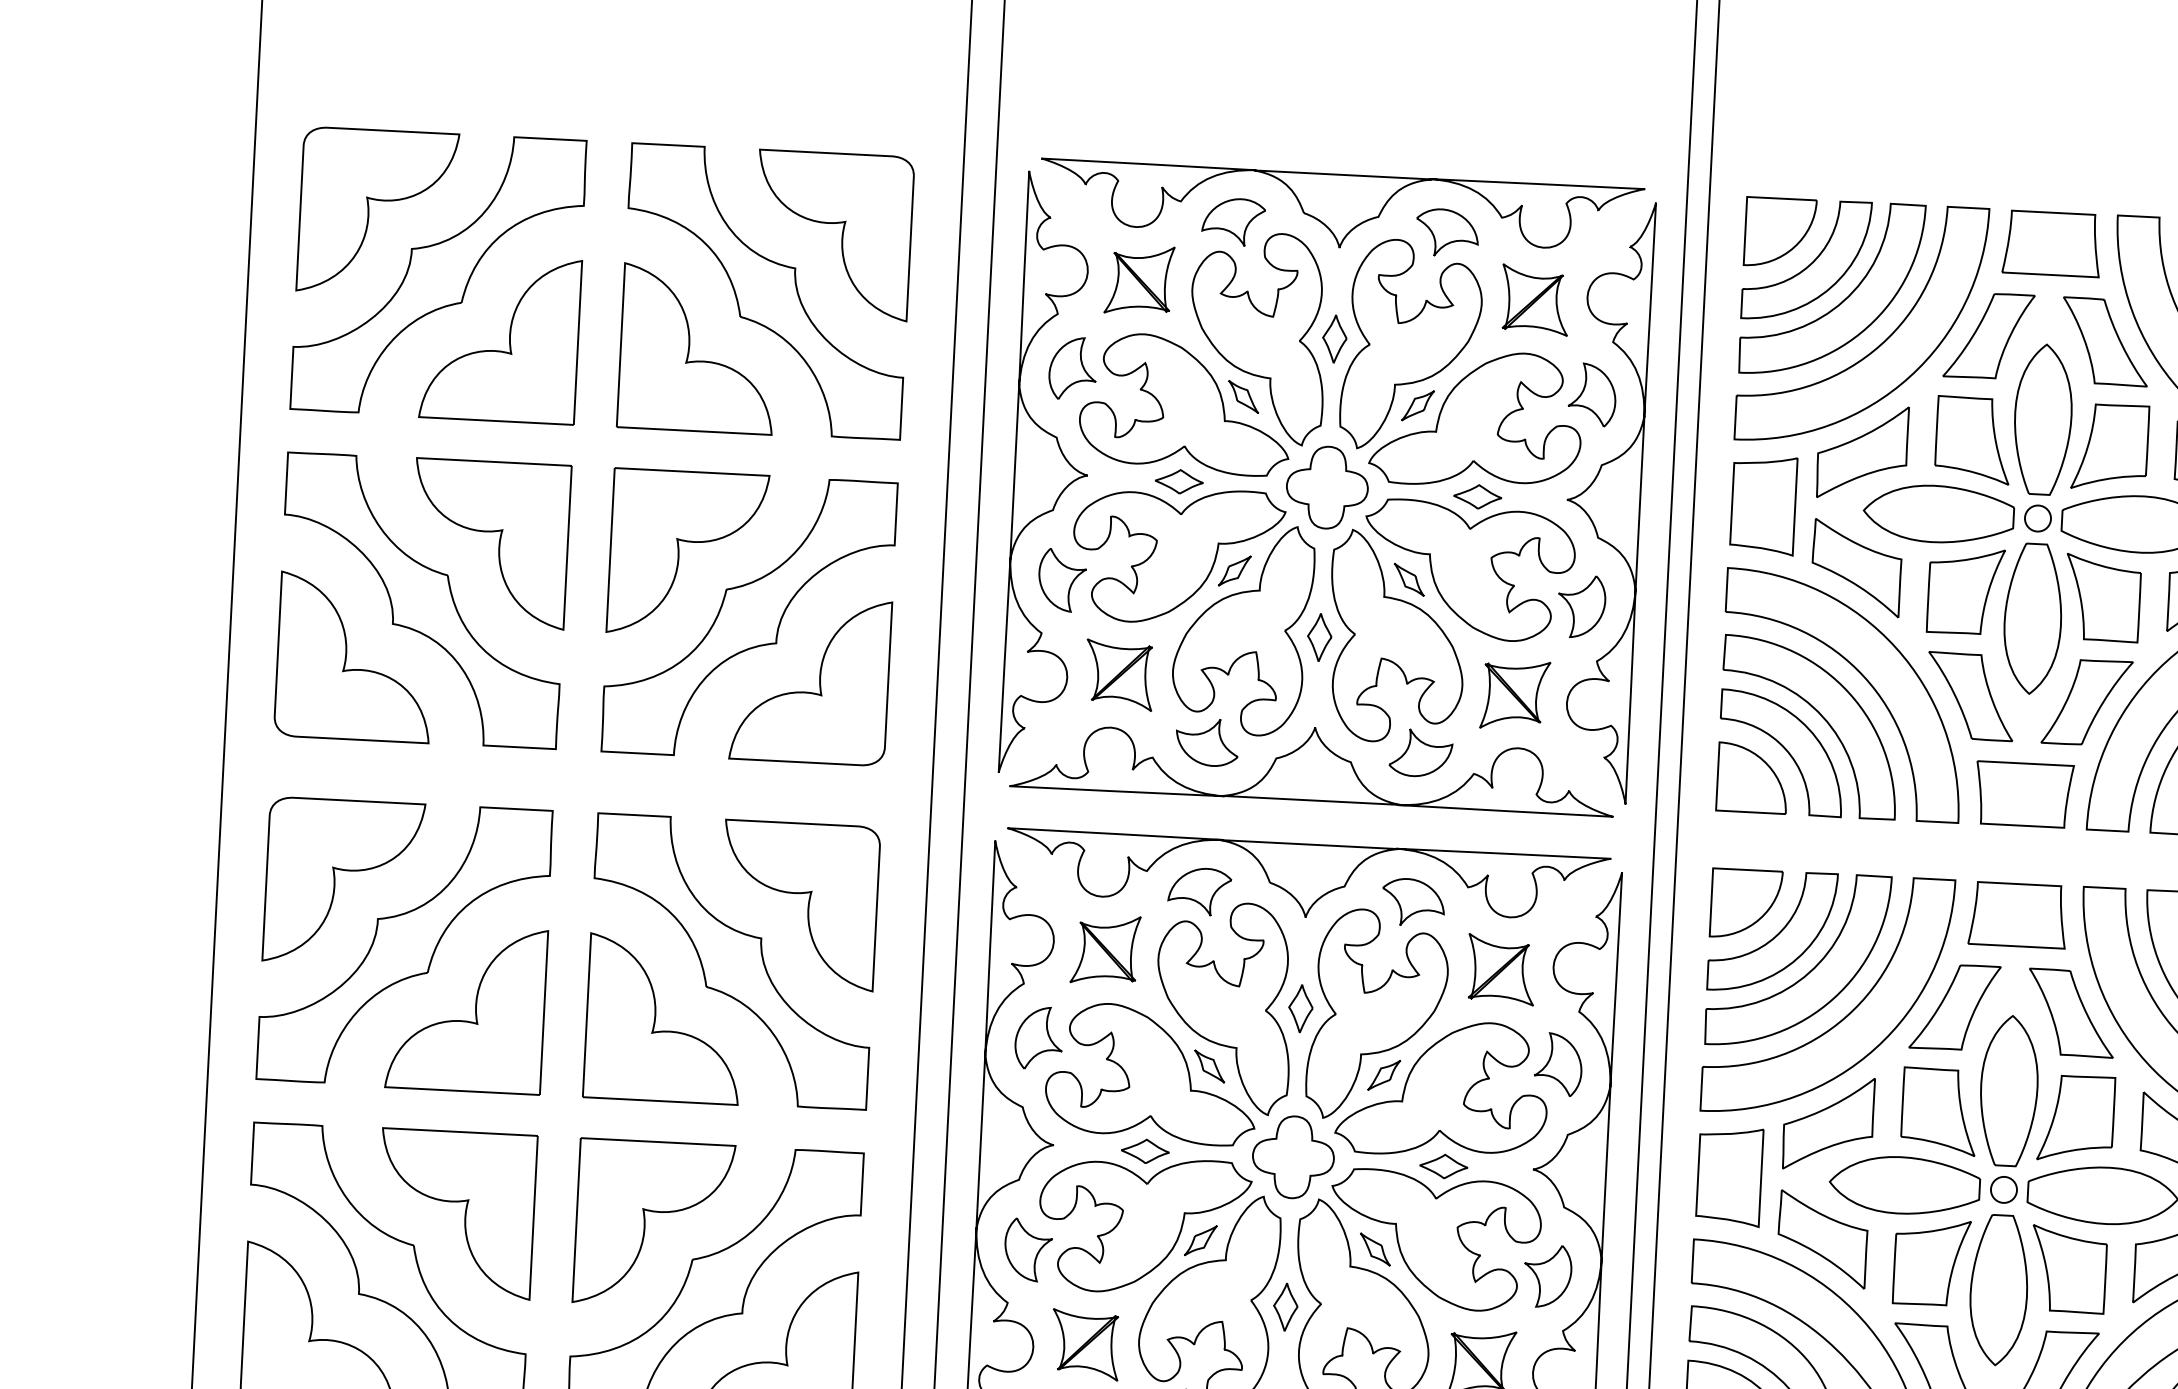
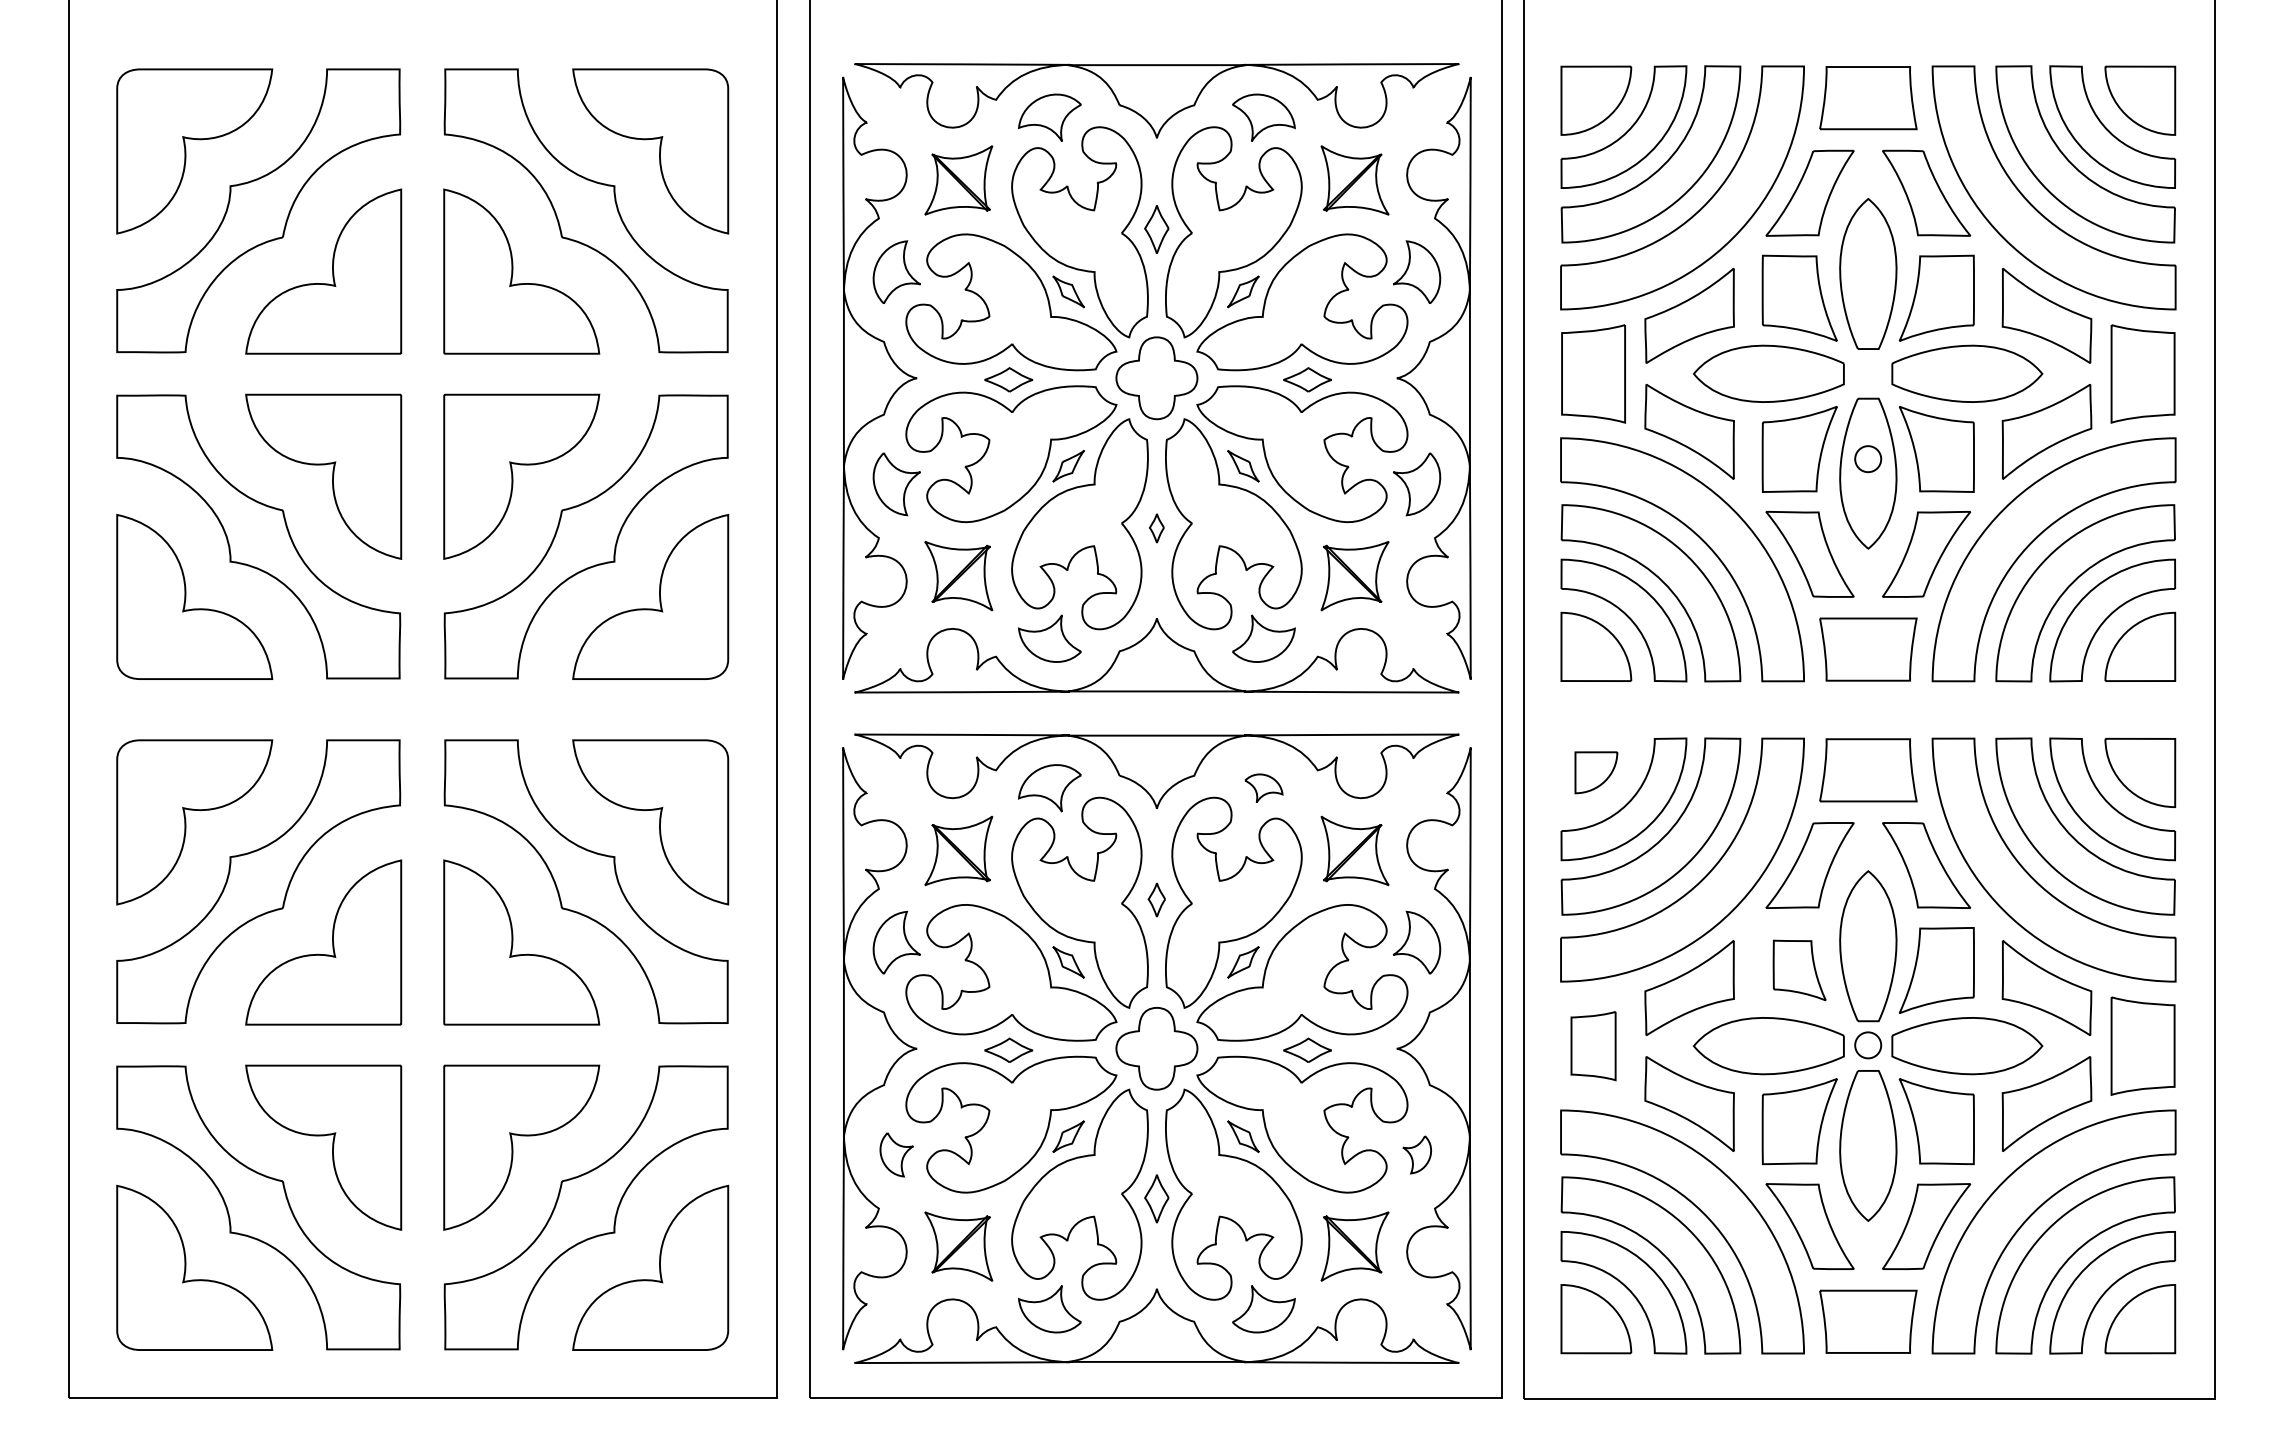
part: (2038, 518) -> (1868, 459), moved
part: (1319, 637) -> (1156, 528), size x0.6
part: (1413, 902) -> (1263, 788), size x0.6
part: (1746, 903) -> (1596, 772), size x0.6
part: (1300, 1008) -> (1156, 899), size x0.7
part: (1939, 1111) -> (1799, 970), size x0.7
part: (1729, 1176) -> (1593, 1045), size x0.7
part: (1028, 1249) -> (896, 1154), size x0.7
part: (1548, 1276) -> (1417, 1154), size x0.6

